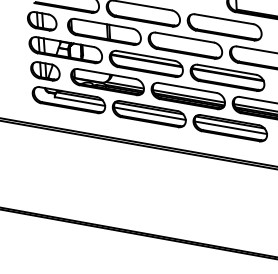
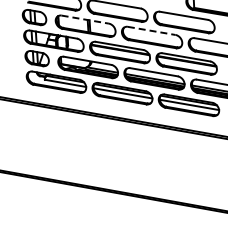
line: (104, 23) -> (85, 19), solid -> dashed
line: (185, 38) -> (152, 31), solid -> dashed

